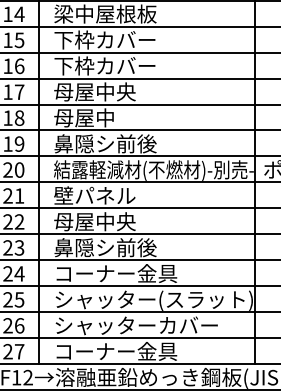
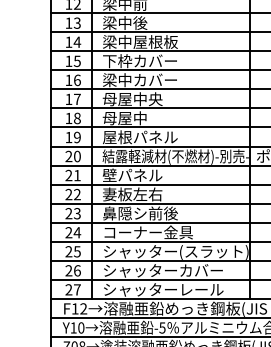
text: (74, 66) -> (117, 80), 下枠カバー -> 梁中カバー
text: (105, 144) -> (140, 137), 鼻隠シ前後 -> 屋根パネル
text: (94, 221) -> (132, 194), 母屋中央 -> 妻板左右
text: (136, 351) -> (163, 289), コーナー金具 -> シャッターレール

